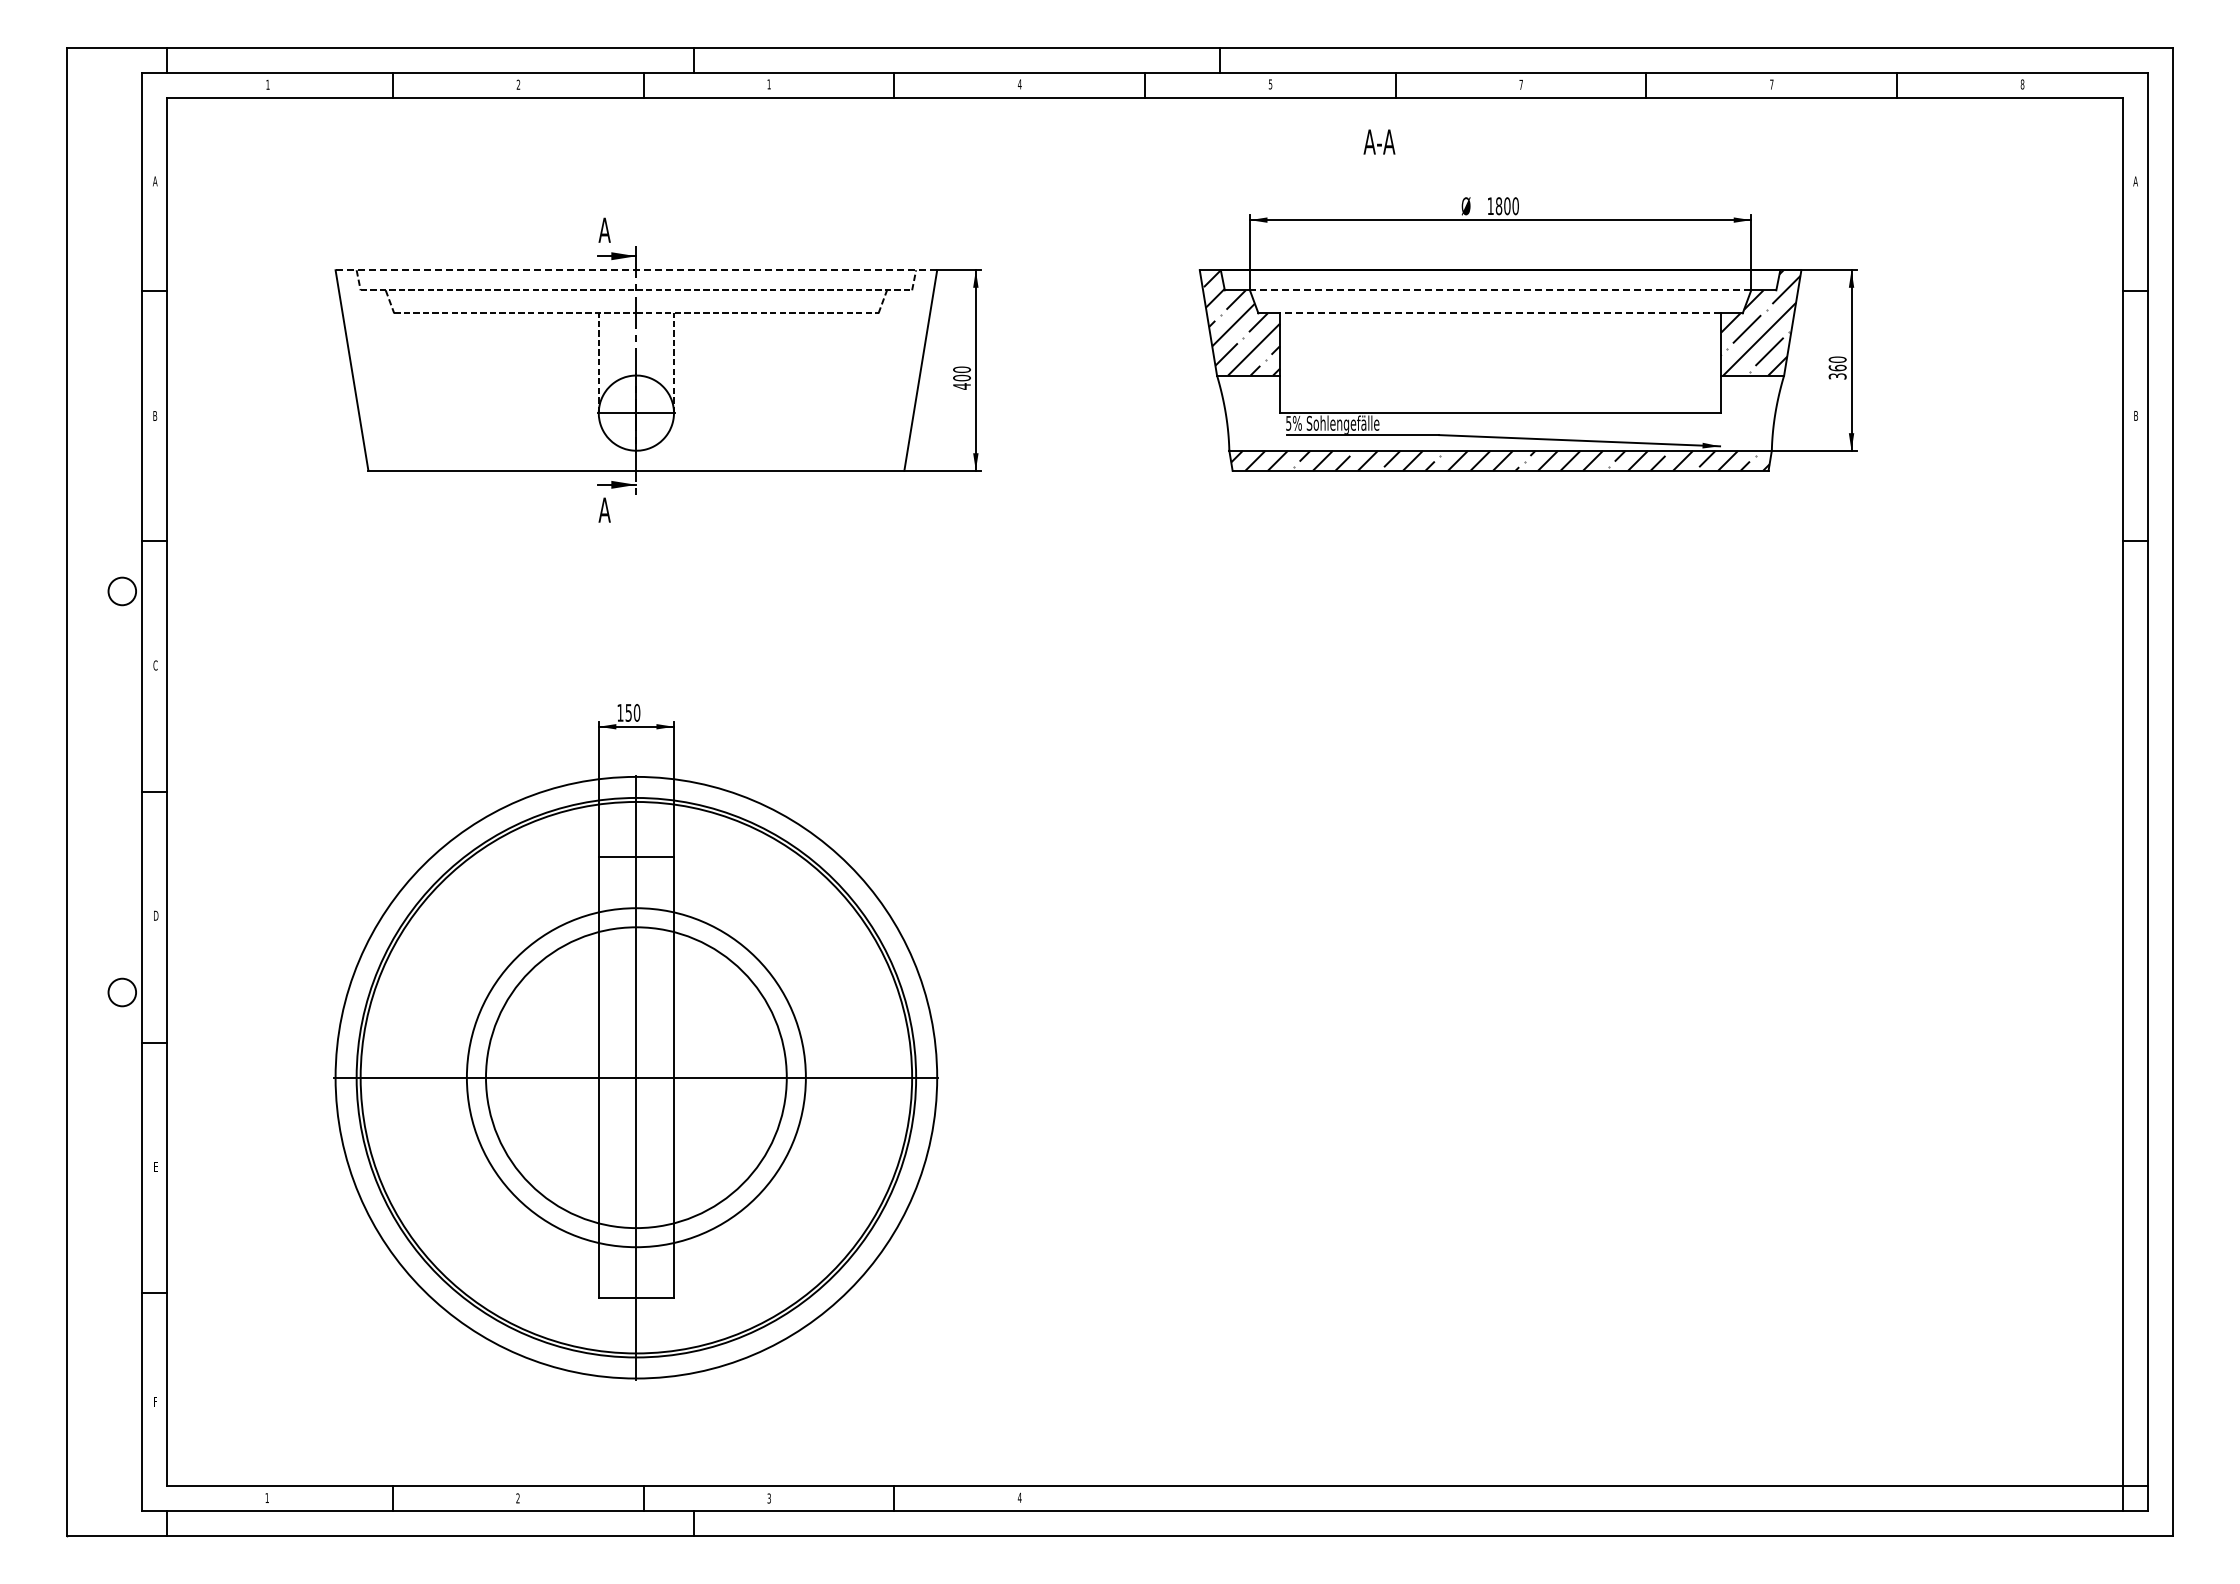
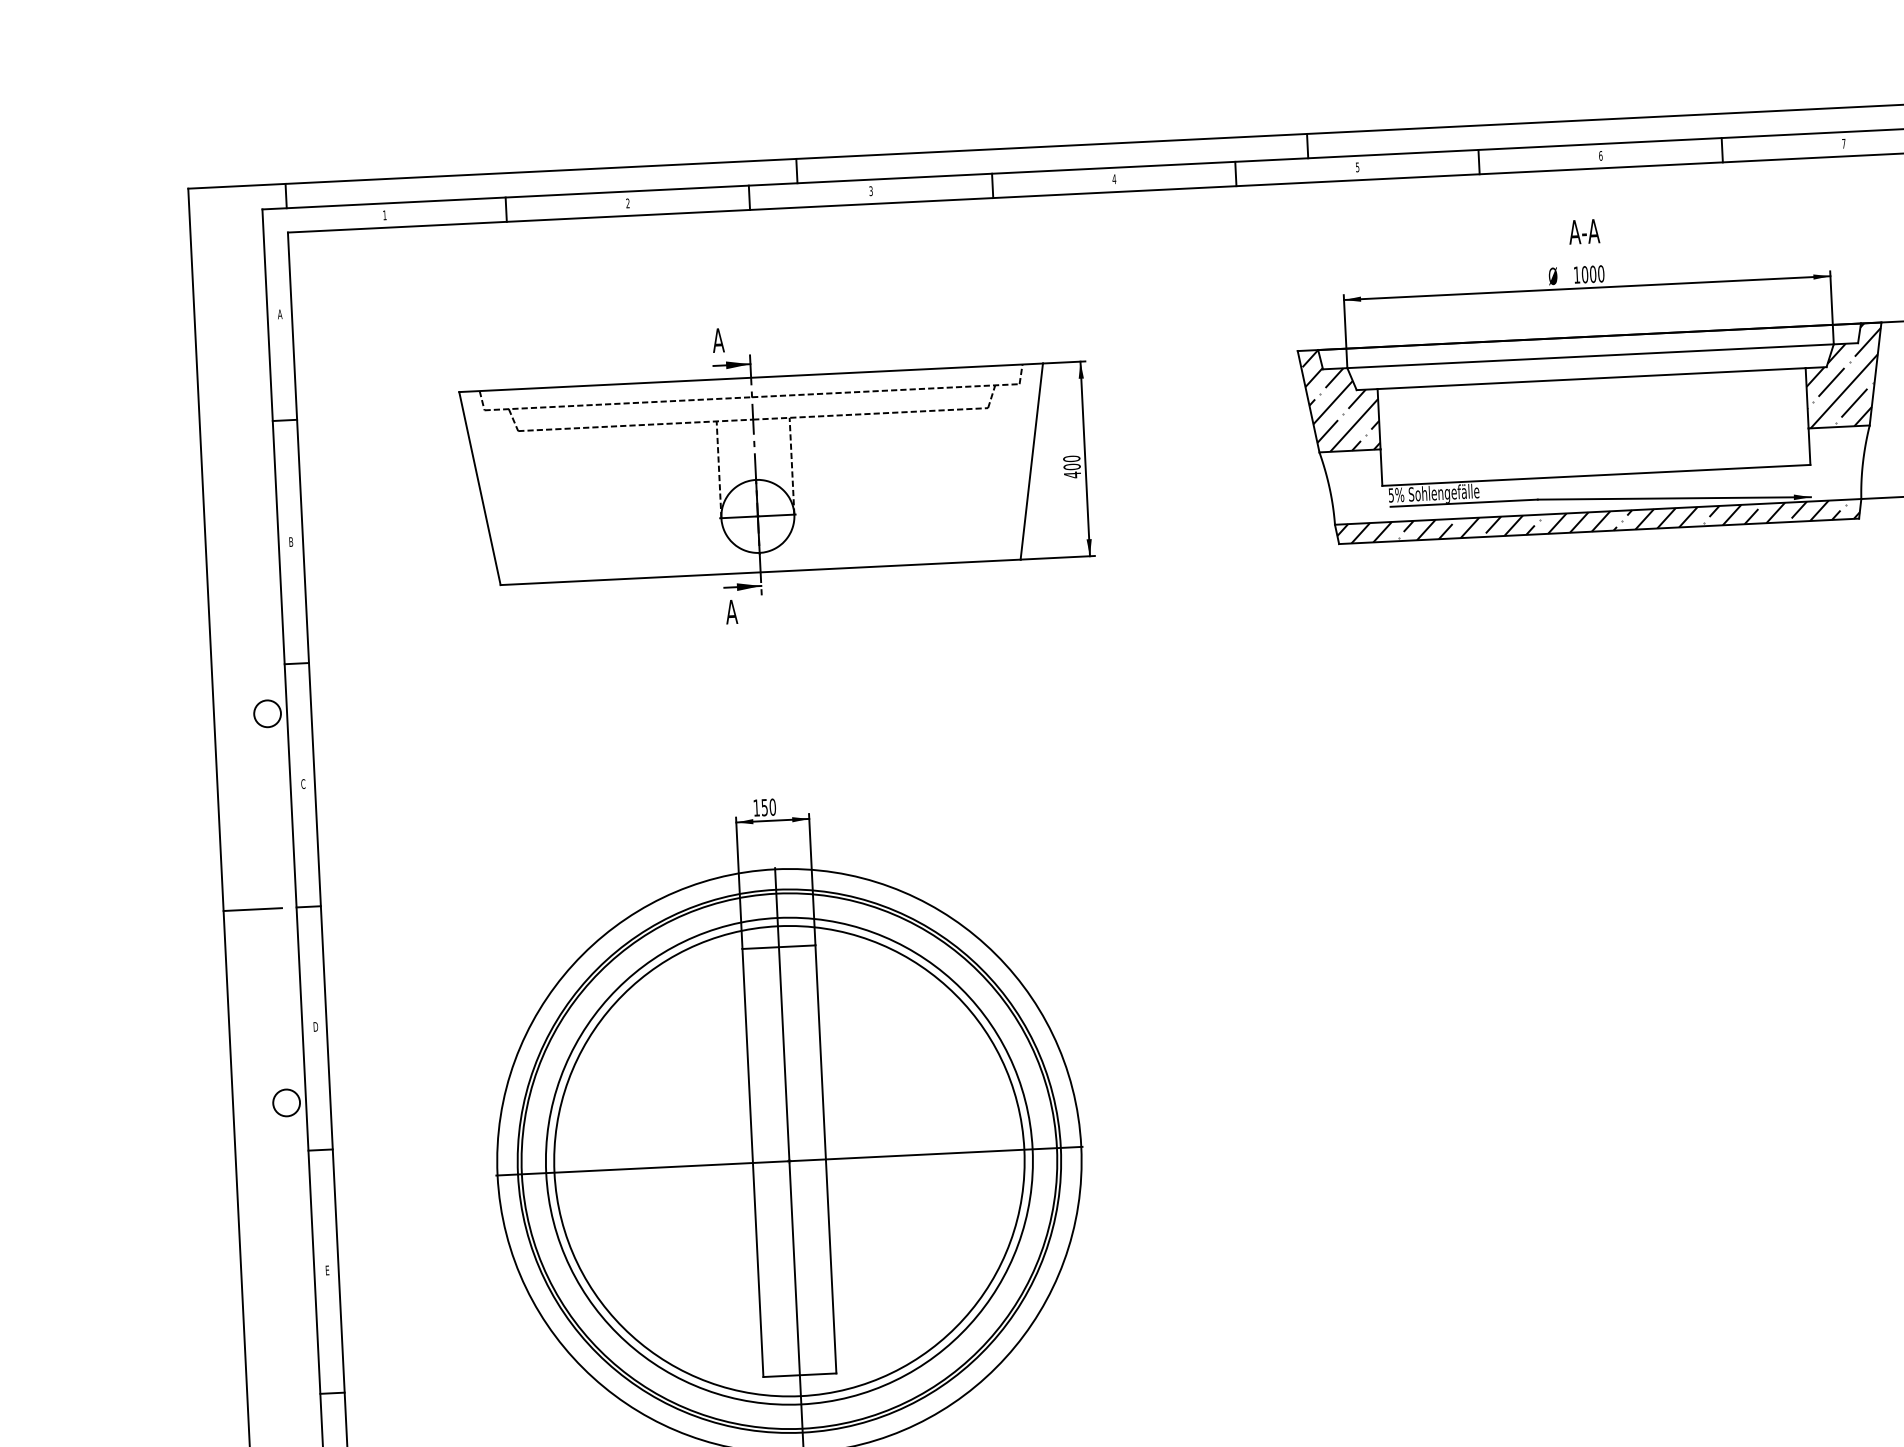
text: (768, 84) -> (870, 191), 1 -> 3
text: (1521, 84) -> (1601, 155), 7 -> 6
text: (1379, 141) -> (1584, 231), moved
text: (1498, 205) -> (1584, 274), 1800 -> 1000
line: (636, 270) -> (751, 378), dashed -> solid
line: (1500, 290) -> (1590, 356), dashed -> solid
line: (1500, 313) -> (1591, 378), dashed -> solid
line: (97, 792) -> (253, 910), added
circle: (636, 1077) -> (789, 1160), size x1.43
circle: (636, 1077) -> (789, 1160), size x1.67

